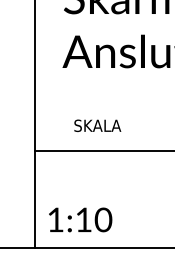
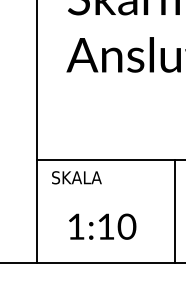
text: (97, 125) -> (76, 177), moved
line: (165, 199) -> (175, 211), added
text: (80, 219) -> (102, 226), moved

